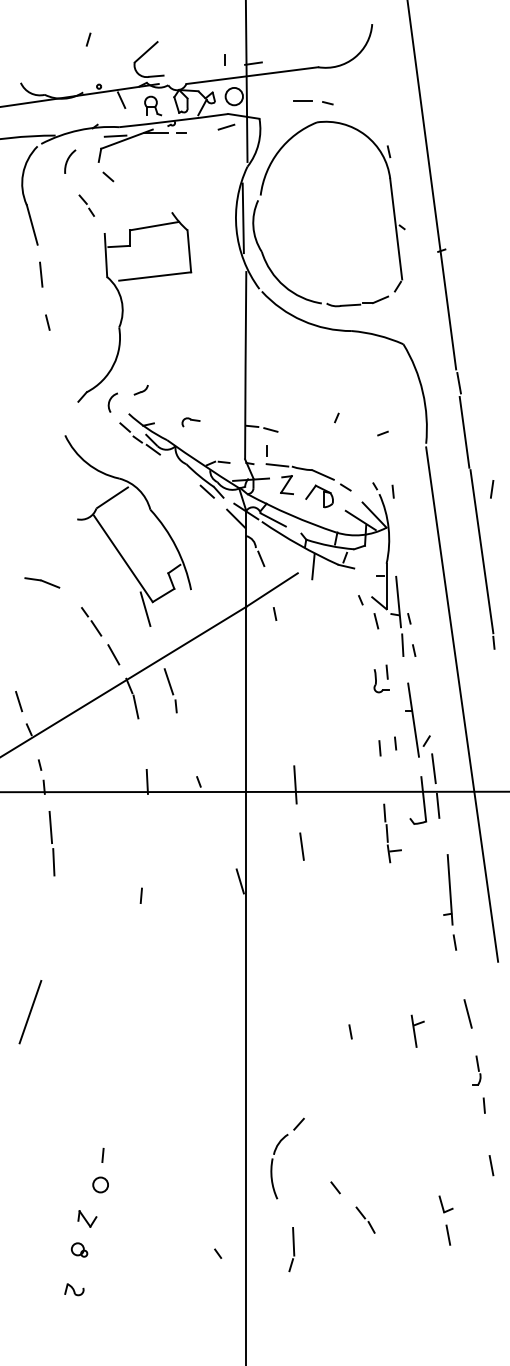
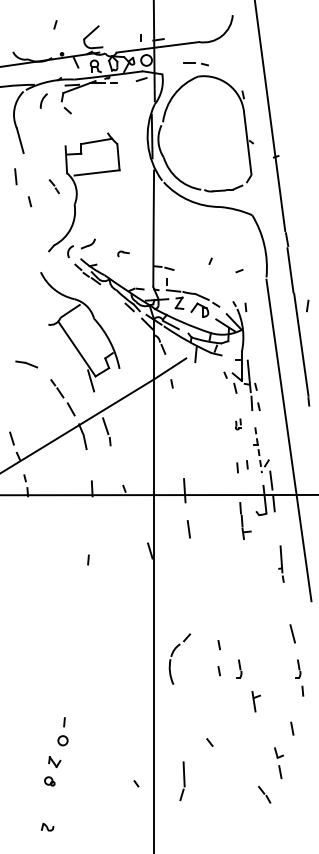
line: (85, 205) -> (53, 186), moved
line: (40, 274) -> (15, 176), moved
part: (141, 389) -> (88, 243), size x1.6
part: (191, 421) -> (123, 253), moved
part: (381, 679) -> (238, 424), size x0.6
line: (413, 720) -> (258, 450), solid -> dashed
line: (51, 843) -> (32, 527), removed
part: (450, 901) -> (281, 563), size x0.6
line: (29, 1011) -> (18, 632), removed
part: (416, 1030) -> (255, 701), moved
part: (382, 1069) -> (239, 668), added
line: (349, 1074) -> (218, 671), added
part: (275, 1154) -> (172, 656), moved
line: (491, 1165) -> (292, 728), moved
line: (365, 1219) -> (264, 794), moved
part: (291, 1248) -> (182, 780), size x1.4
part: (74, 1290) -> (47, 827), moved

